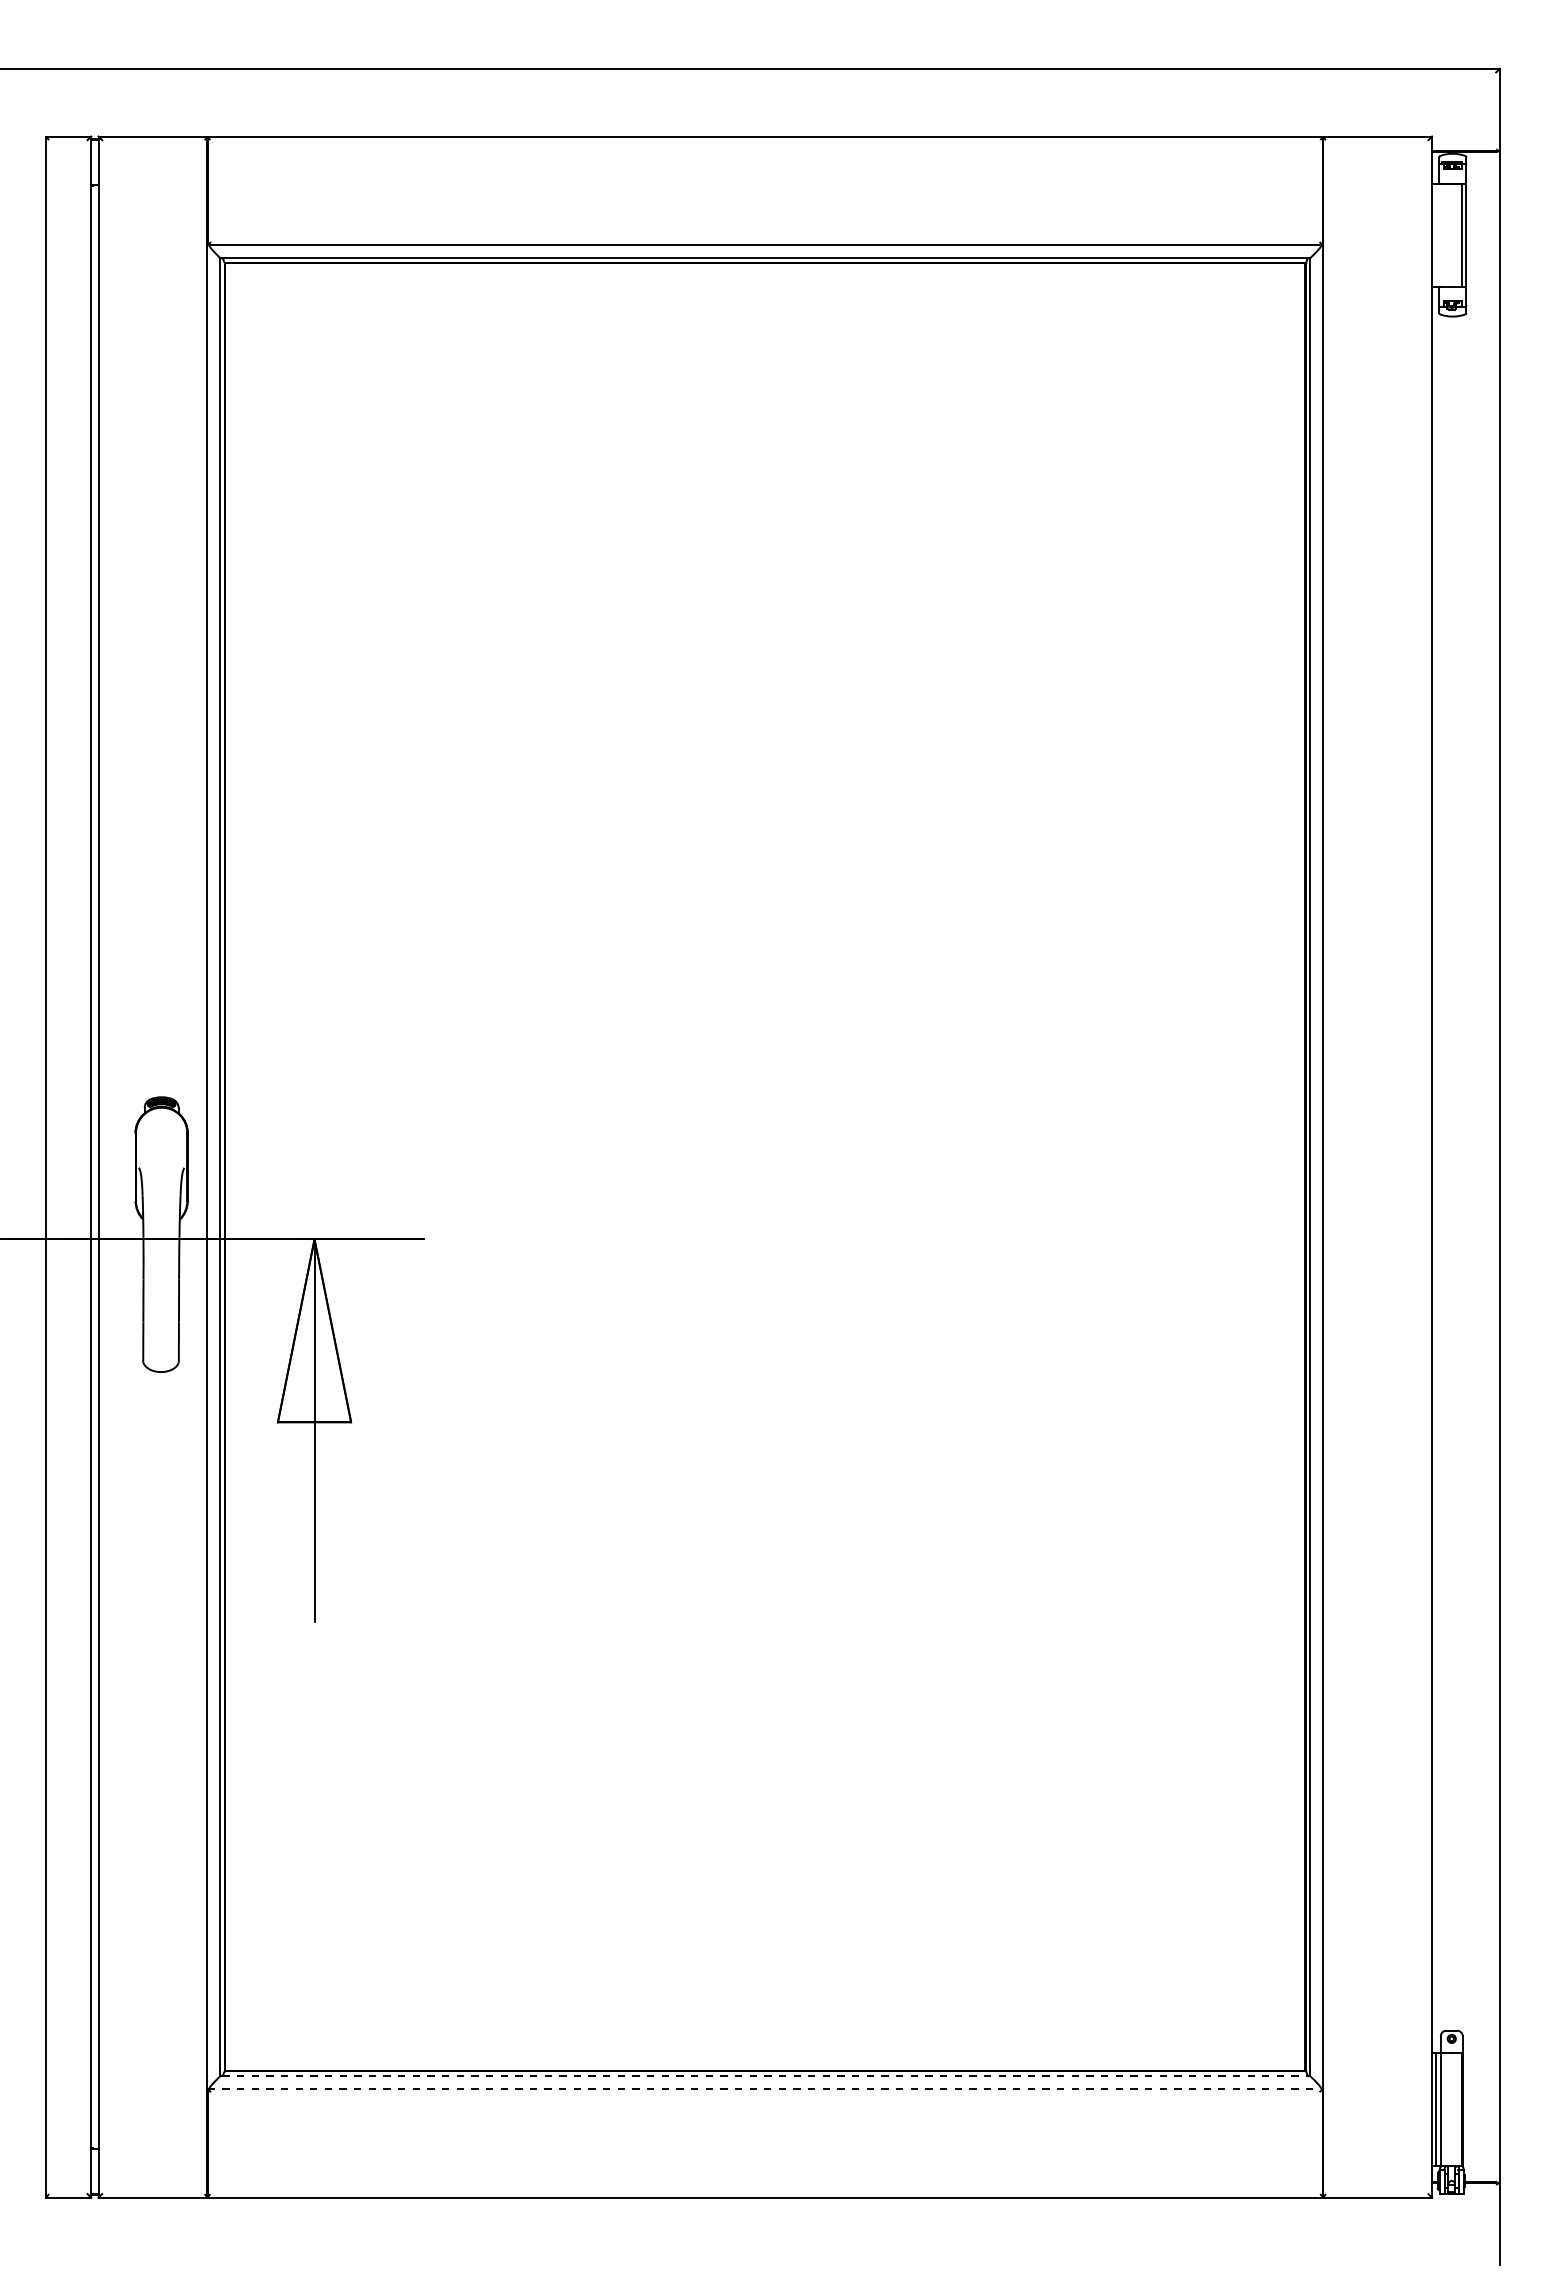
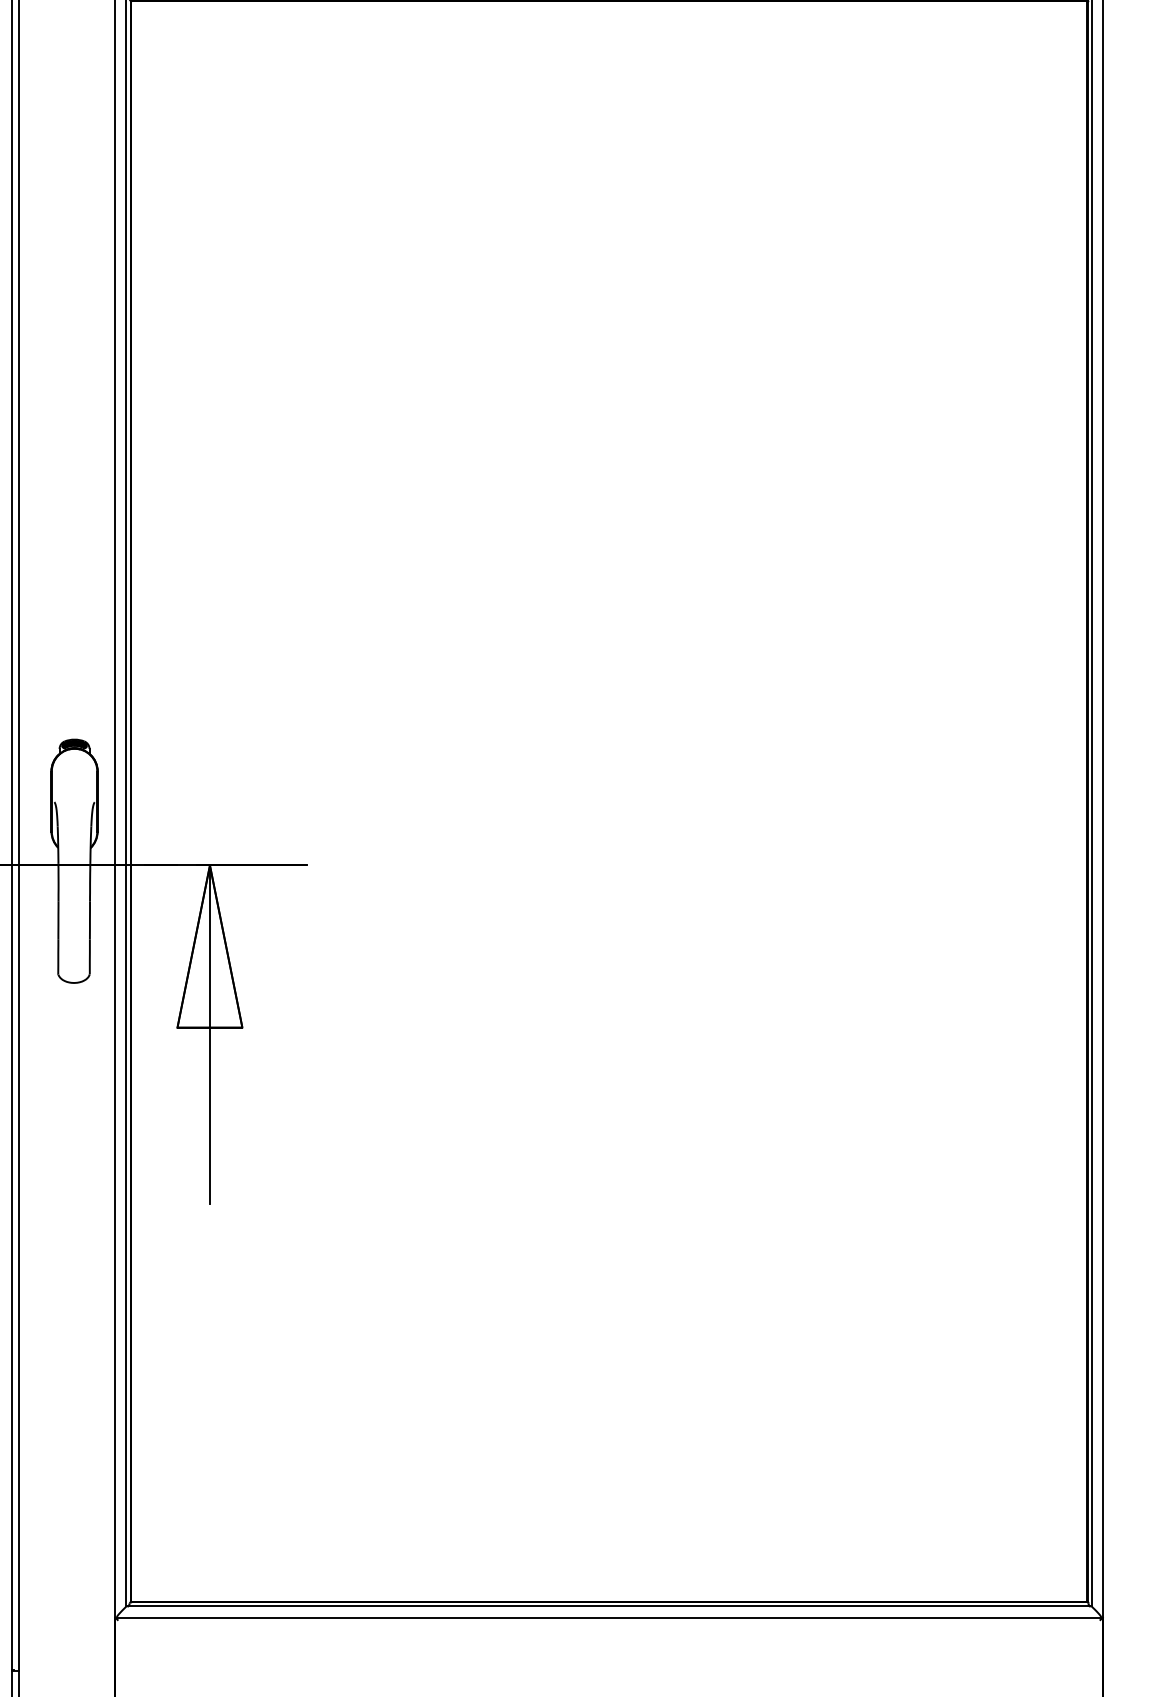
line: (765, 2076) -> (609, 1606), dashed -> solid
line: (765, 2088) -> (609, 1617), dashed -> solid

